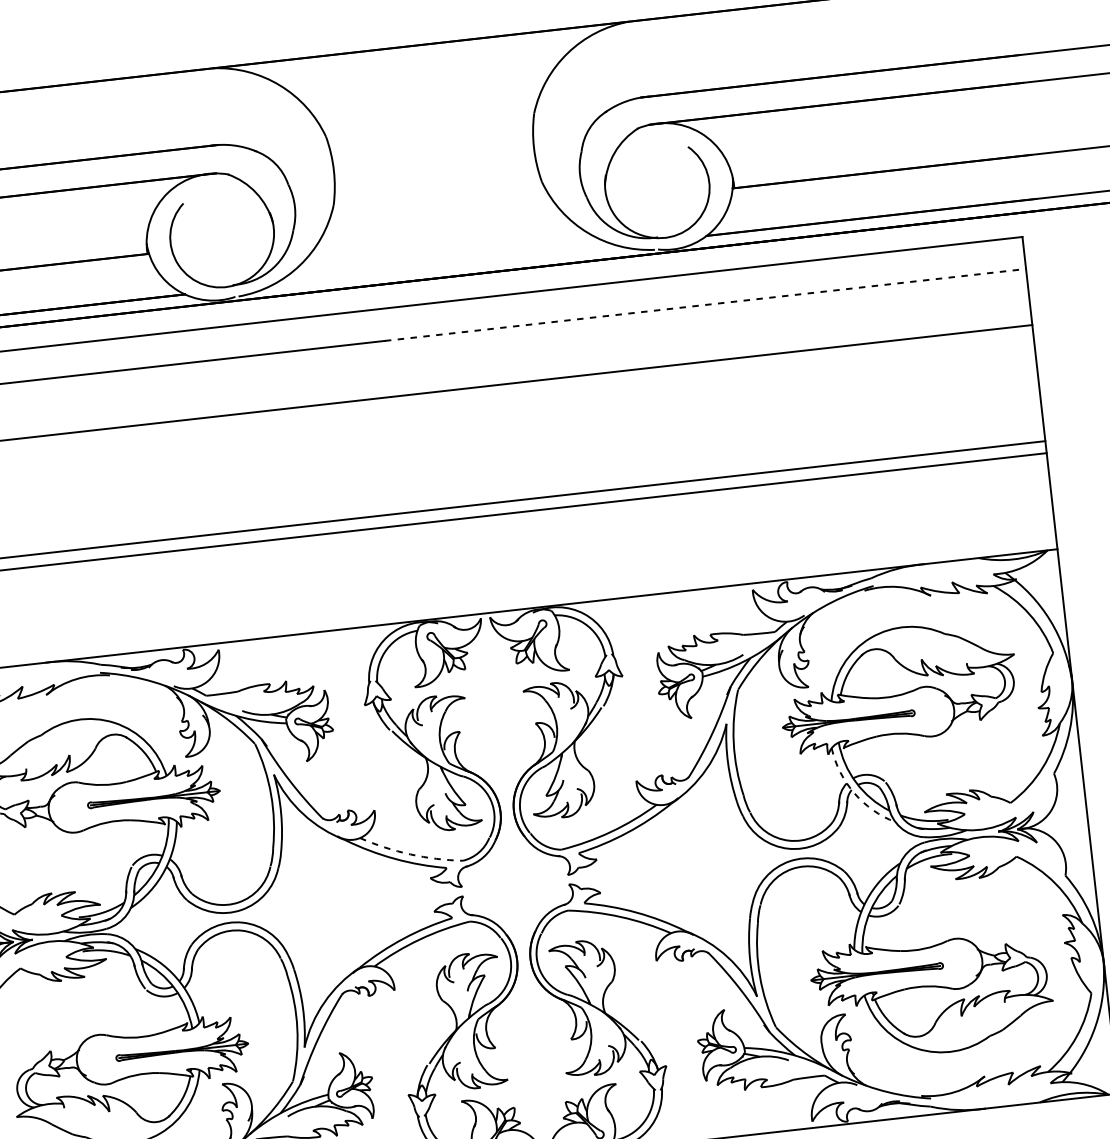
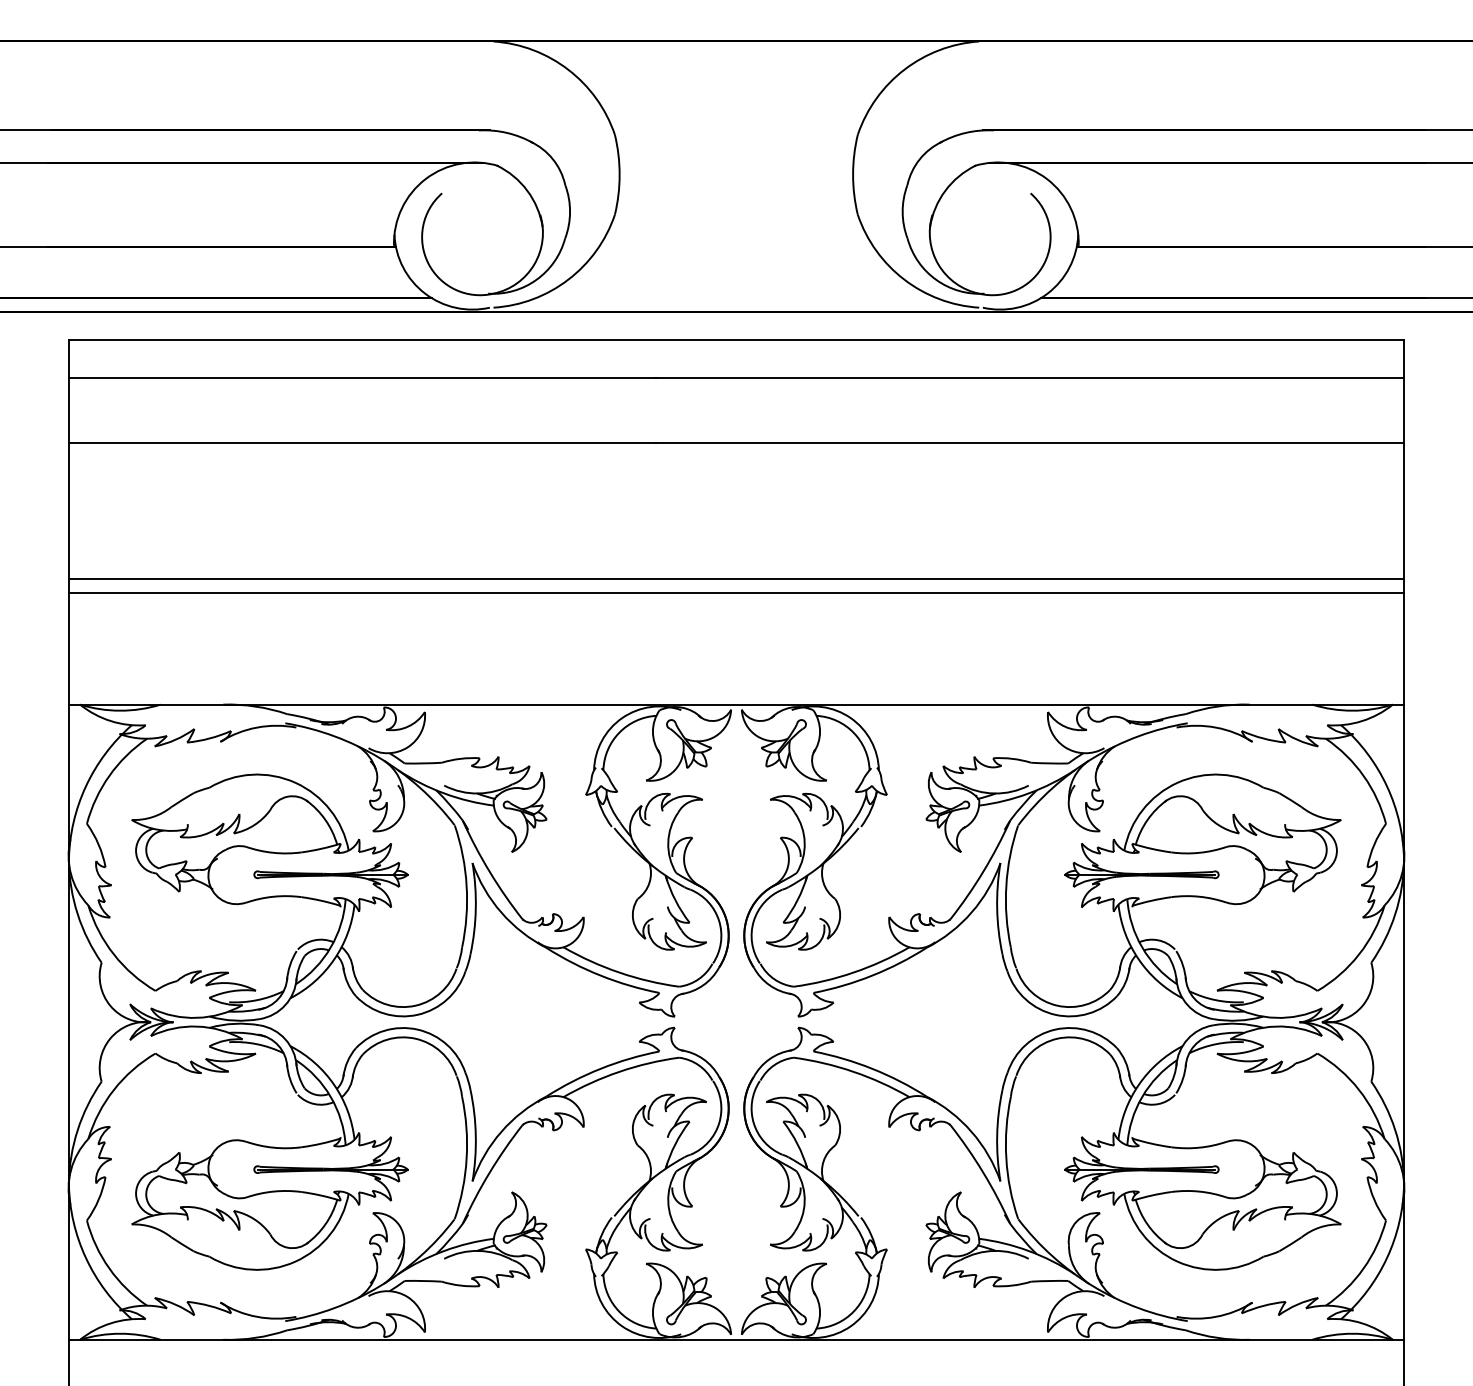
line: (705, 304) -> (1030, 377), dashed -> solid
arc: (854, 793) -> (1138, 959), dashed -> solid
arc: (410, 854) -> (619, 972), dashed -> solid

